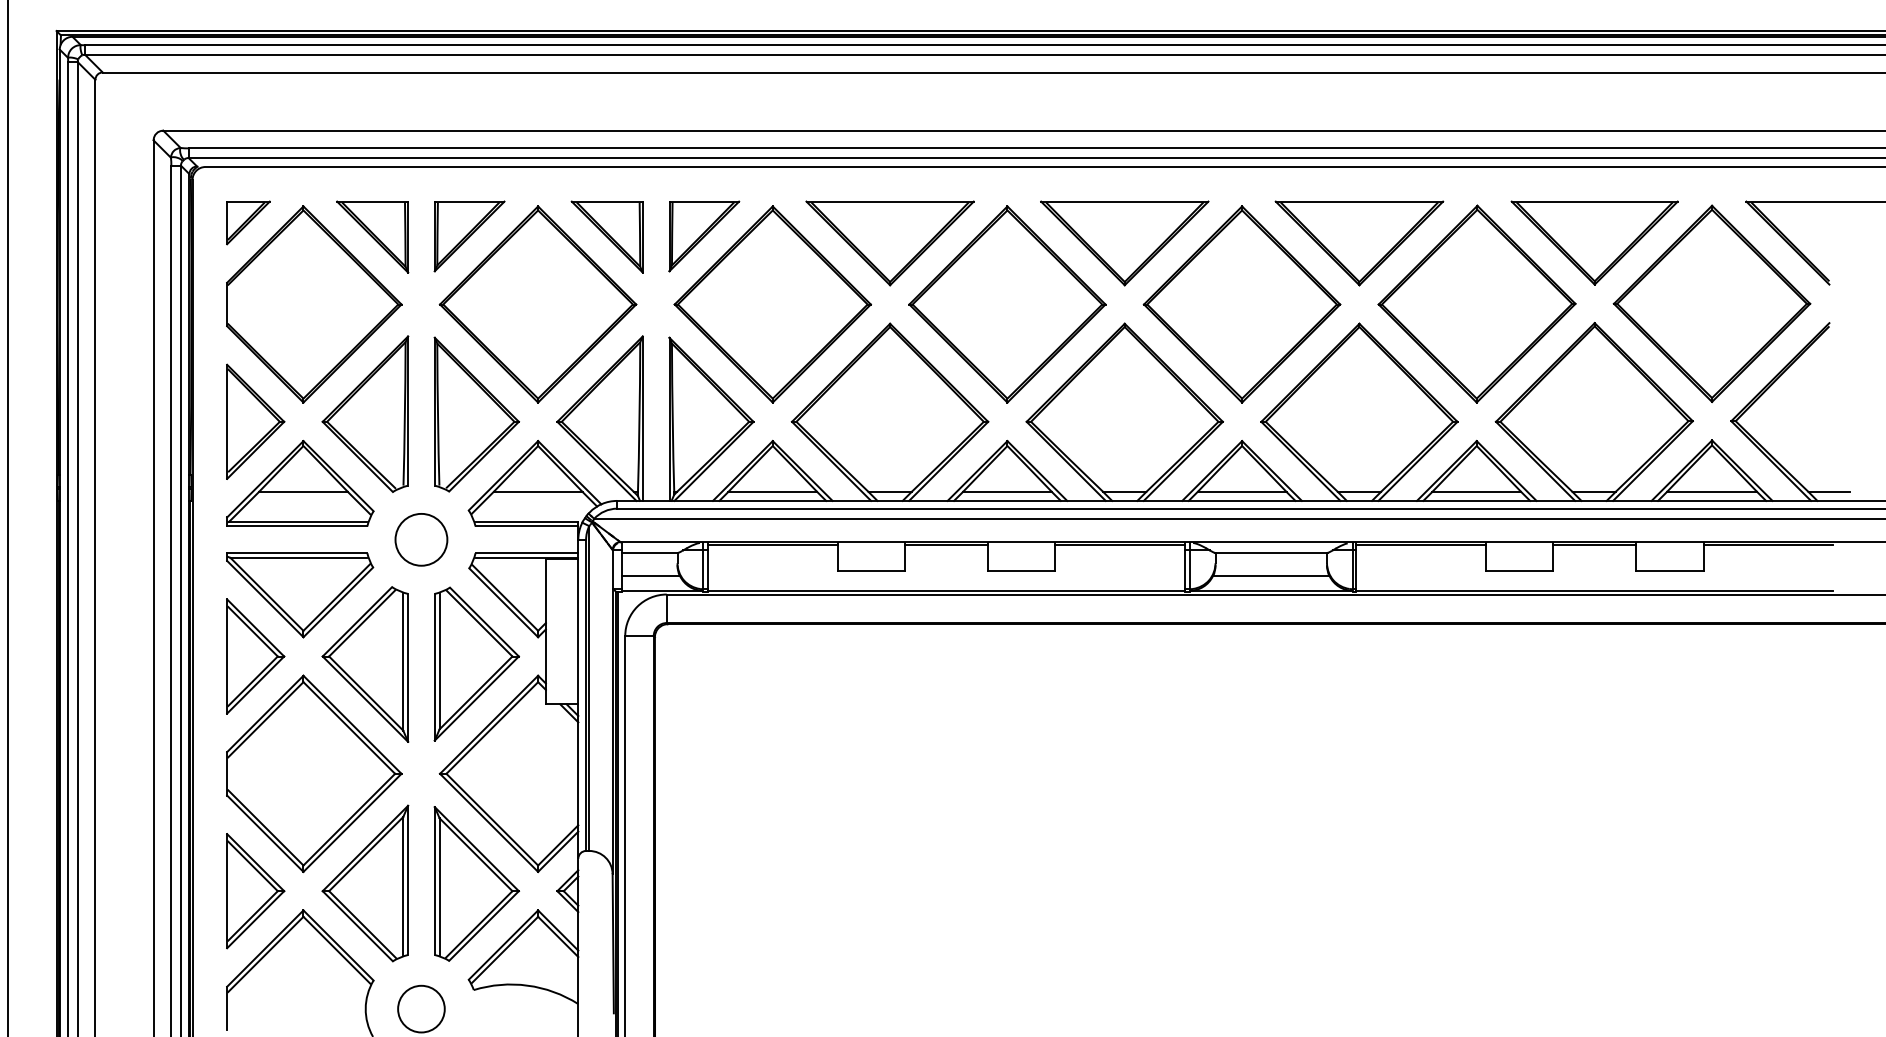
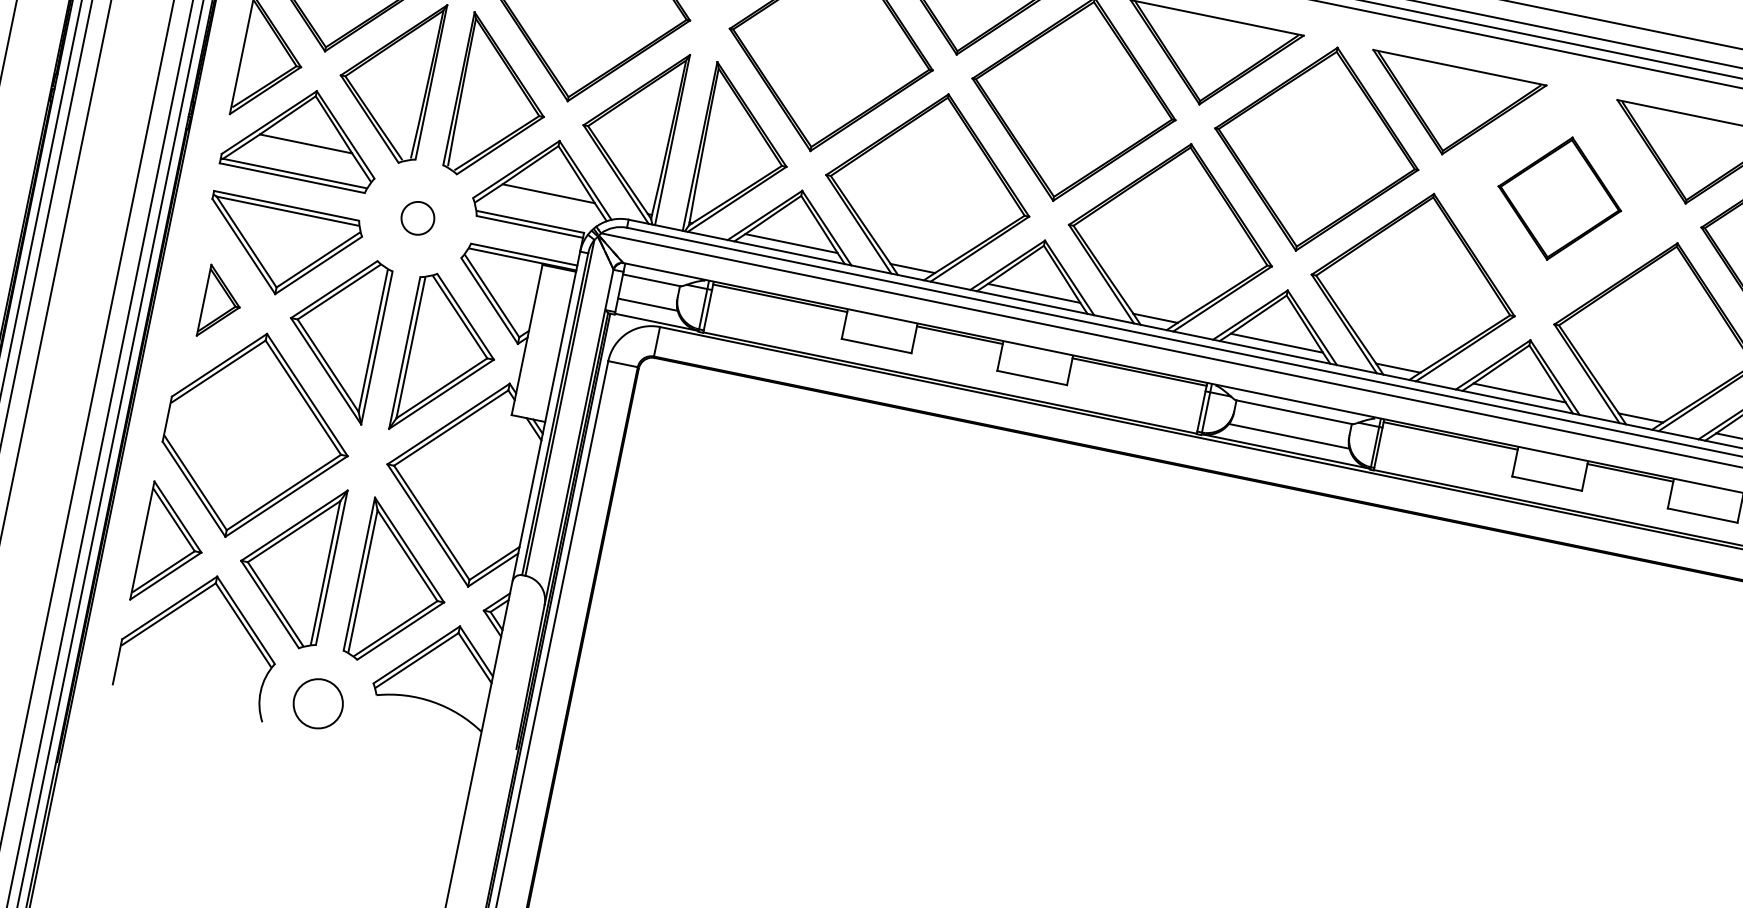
part: (1476, 303) -> (1559, 197), size x0.6
circle: (421, 539) -> (418, 218), size x0.6
part: (255, 656) -> (221, 303), size x0.6

